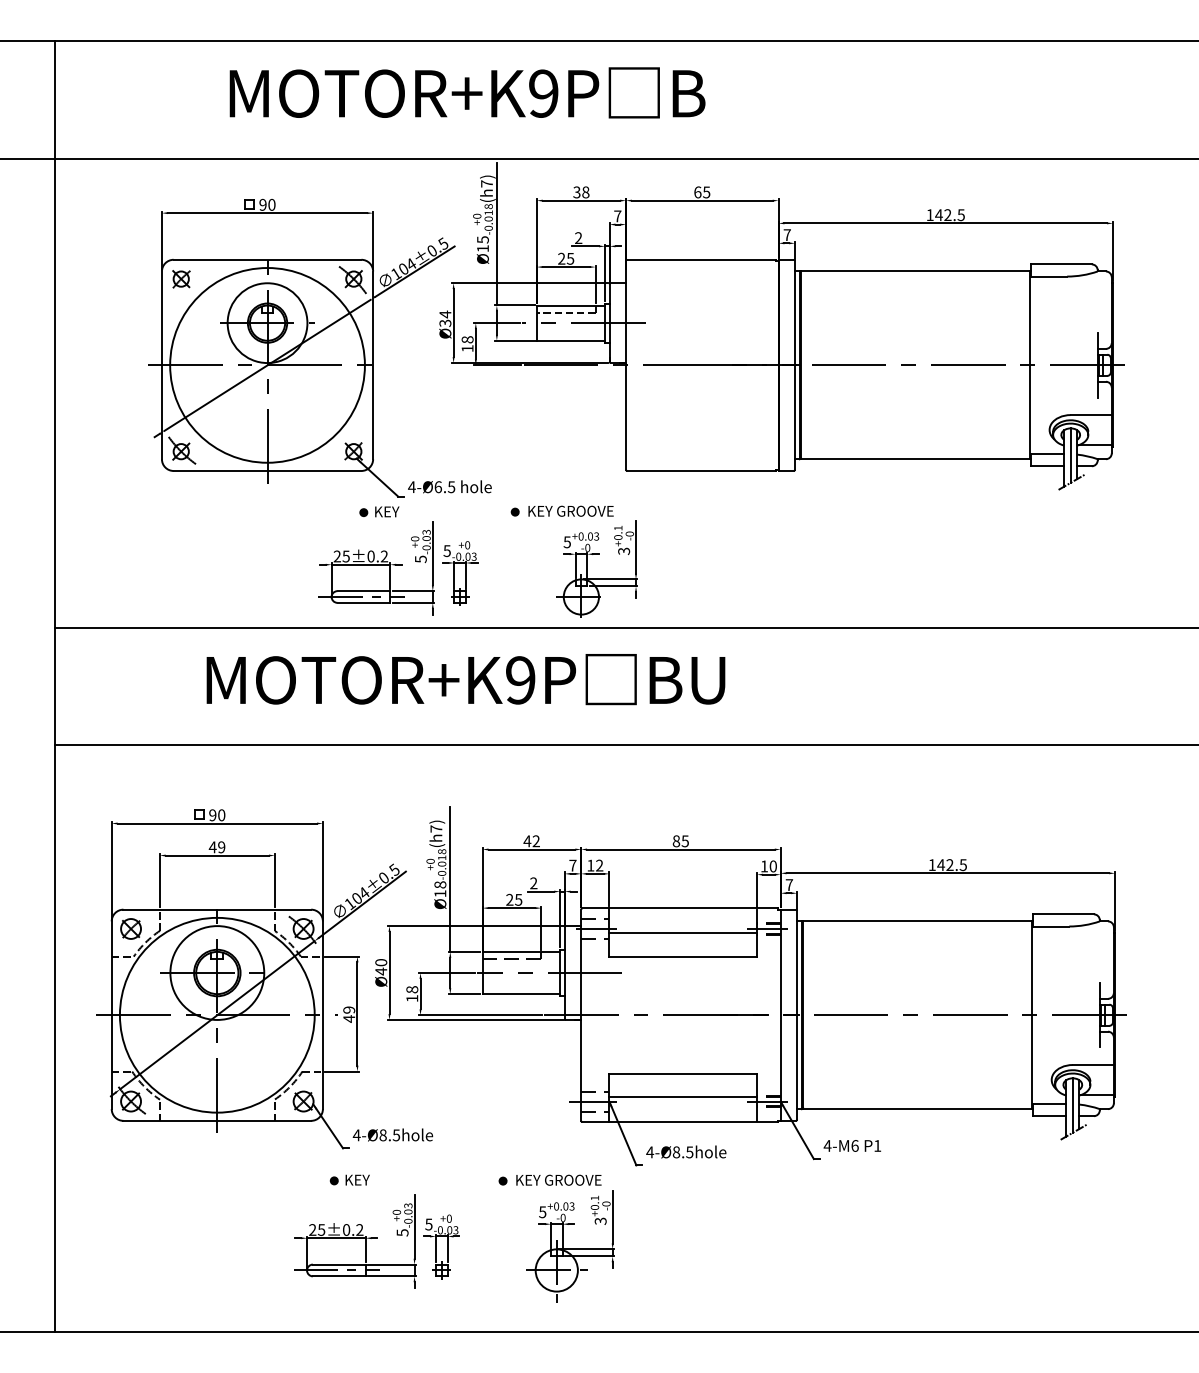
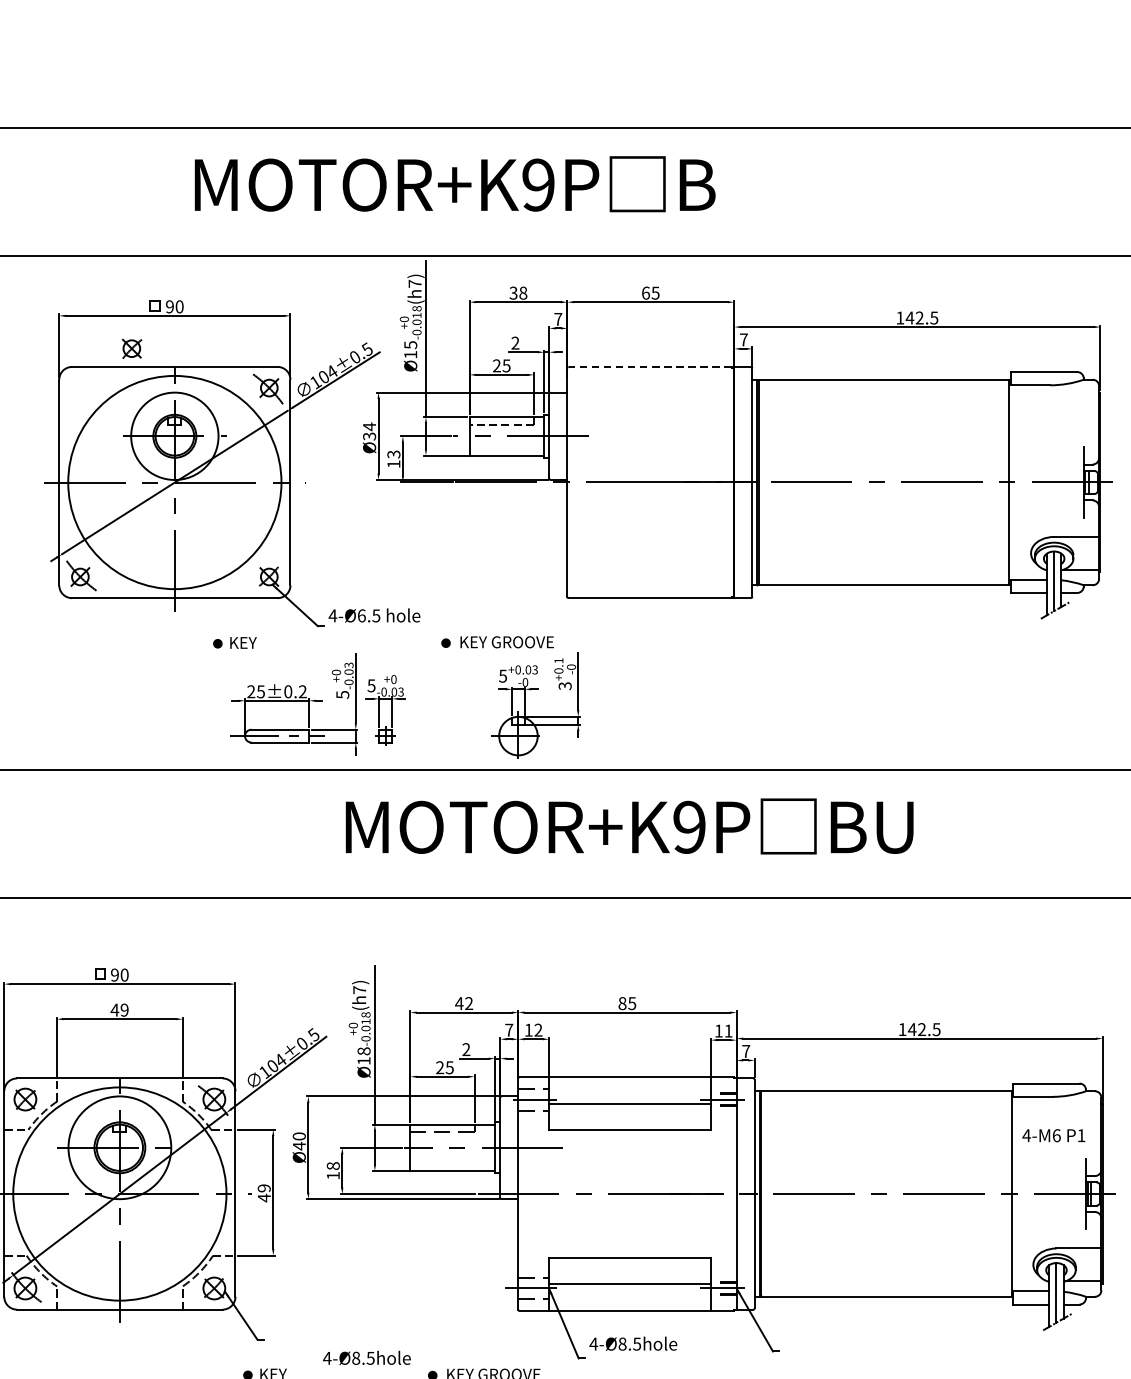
text: (467, 92) -> (455, 183), moved
line: (701, 259) -> (649, 366), solid -> dashed
part: (181, 279) -> (132, 349), moved
text: (467, 339) -> (393, 454), 18 -> 13
part: (379, 511) -> (235, 642), moved
text: (465, 679) -> (629, 826), moved
text: (772, 866) -> (727, 1031), 10 -> 11
text: (392, 1134) -> (366, 1357), moved
text: (851, 1145) -> (1052, 1135), moved

